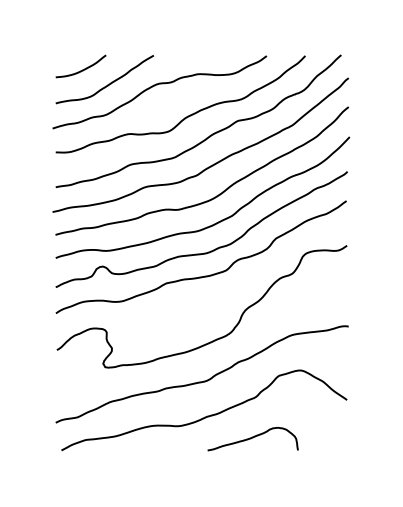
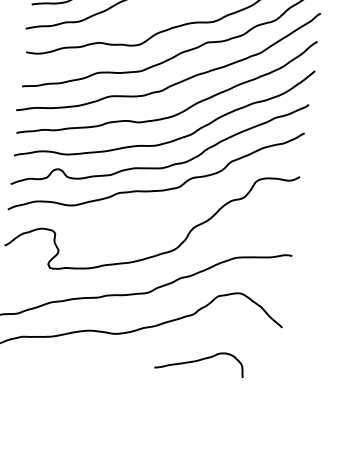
curve: (252, 438) -> (199, 361), moved

